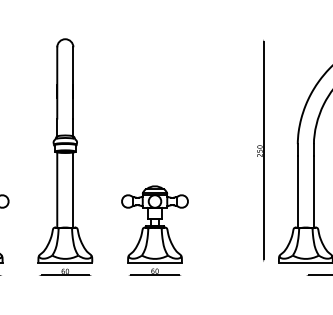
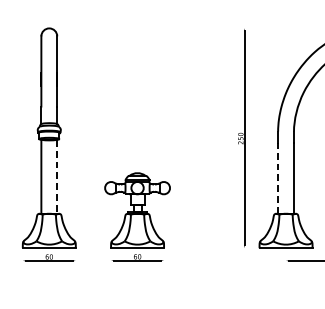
line: (73, 190) -> (57, 177), solid -> dashed
line: (297, 191) -> (277, 178), solid -> dashed

